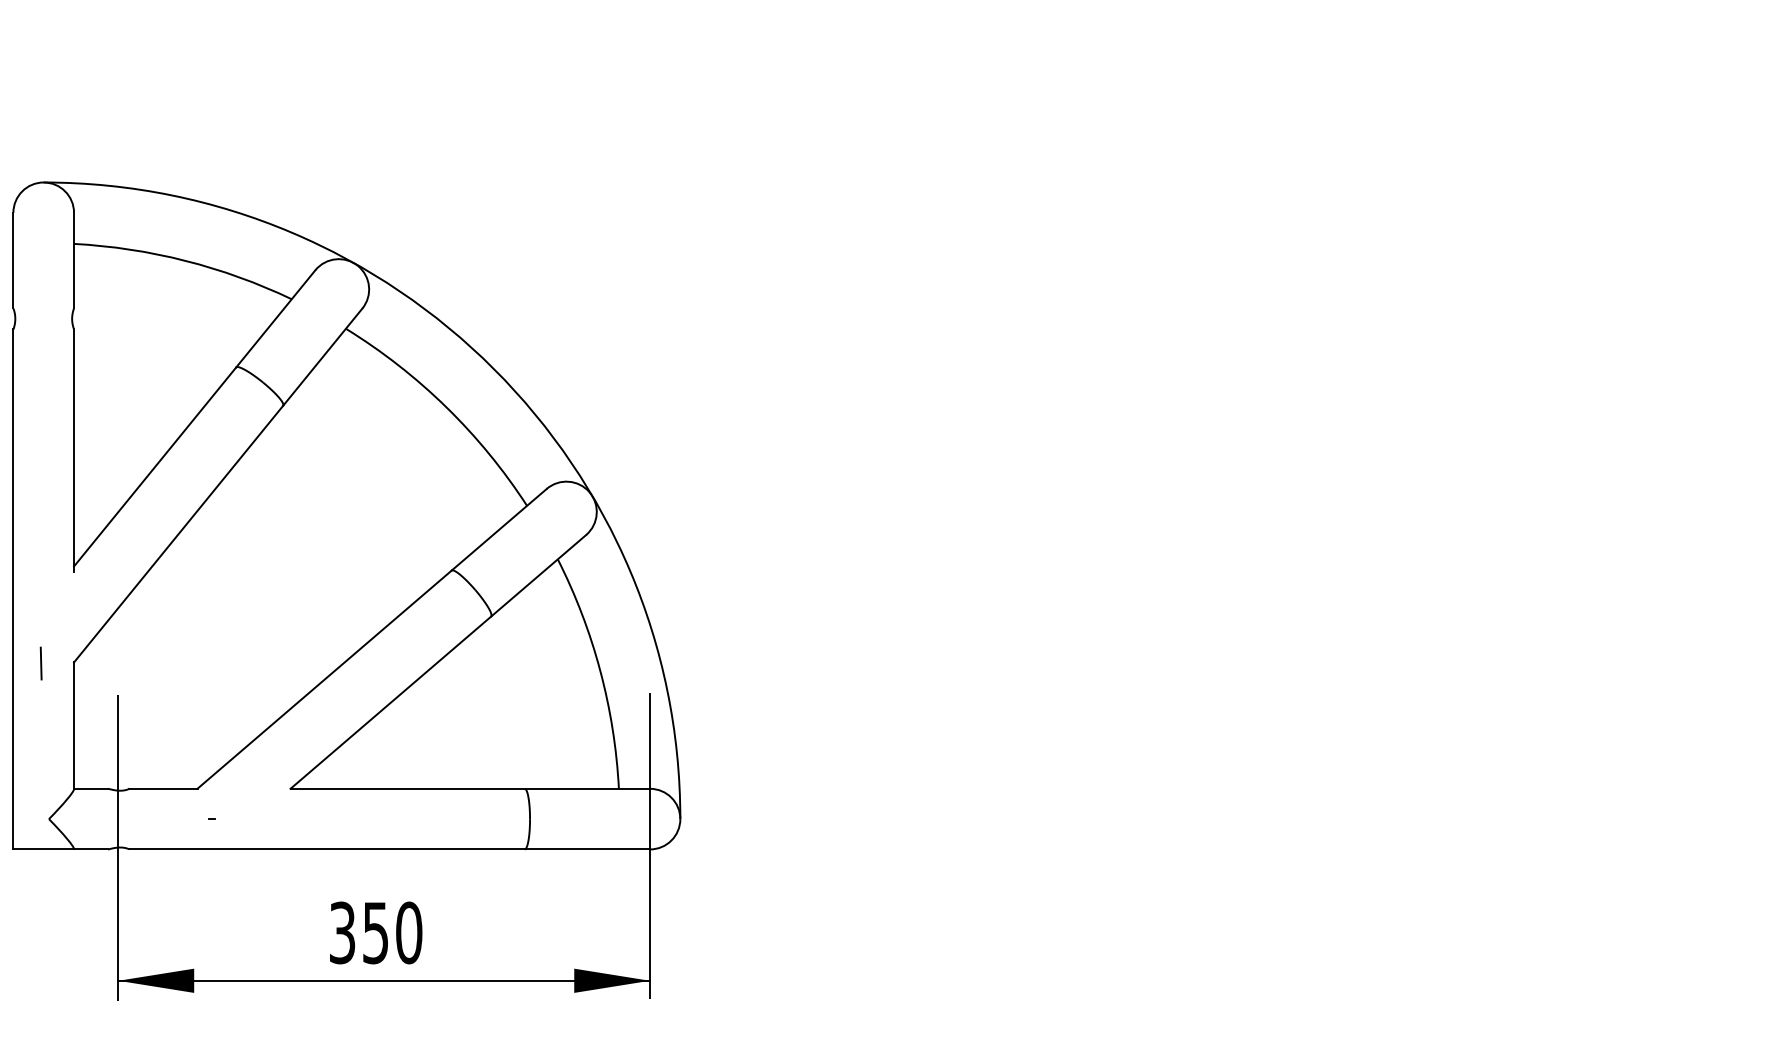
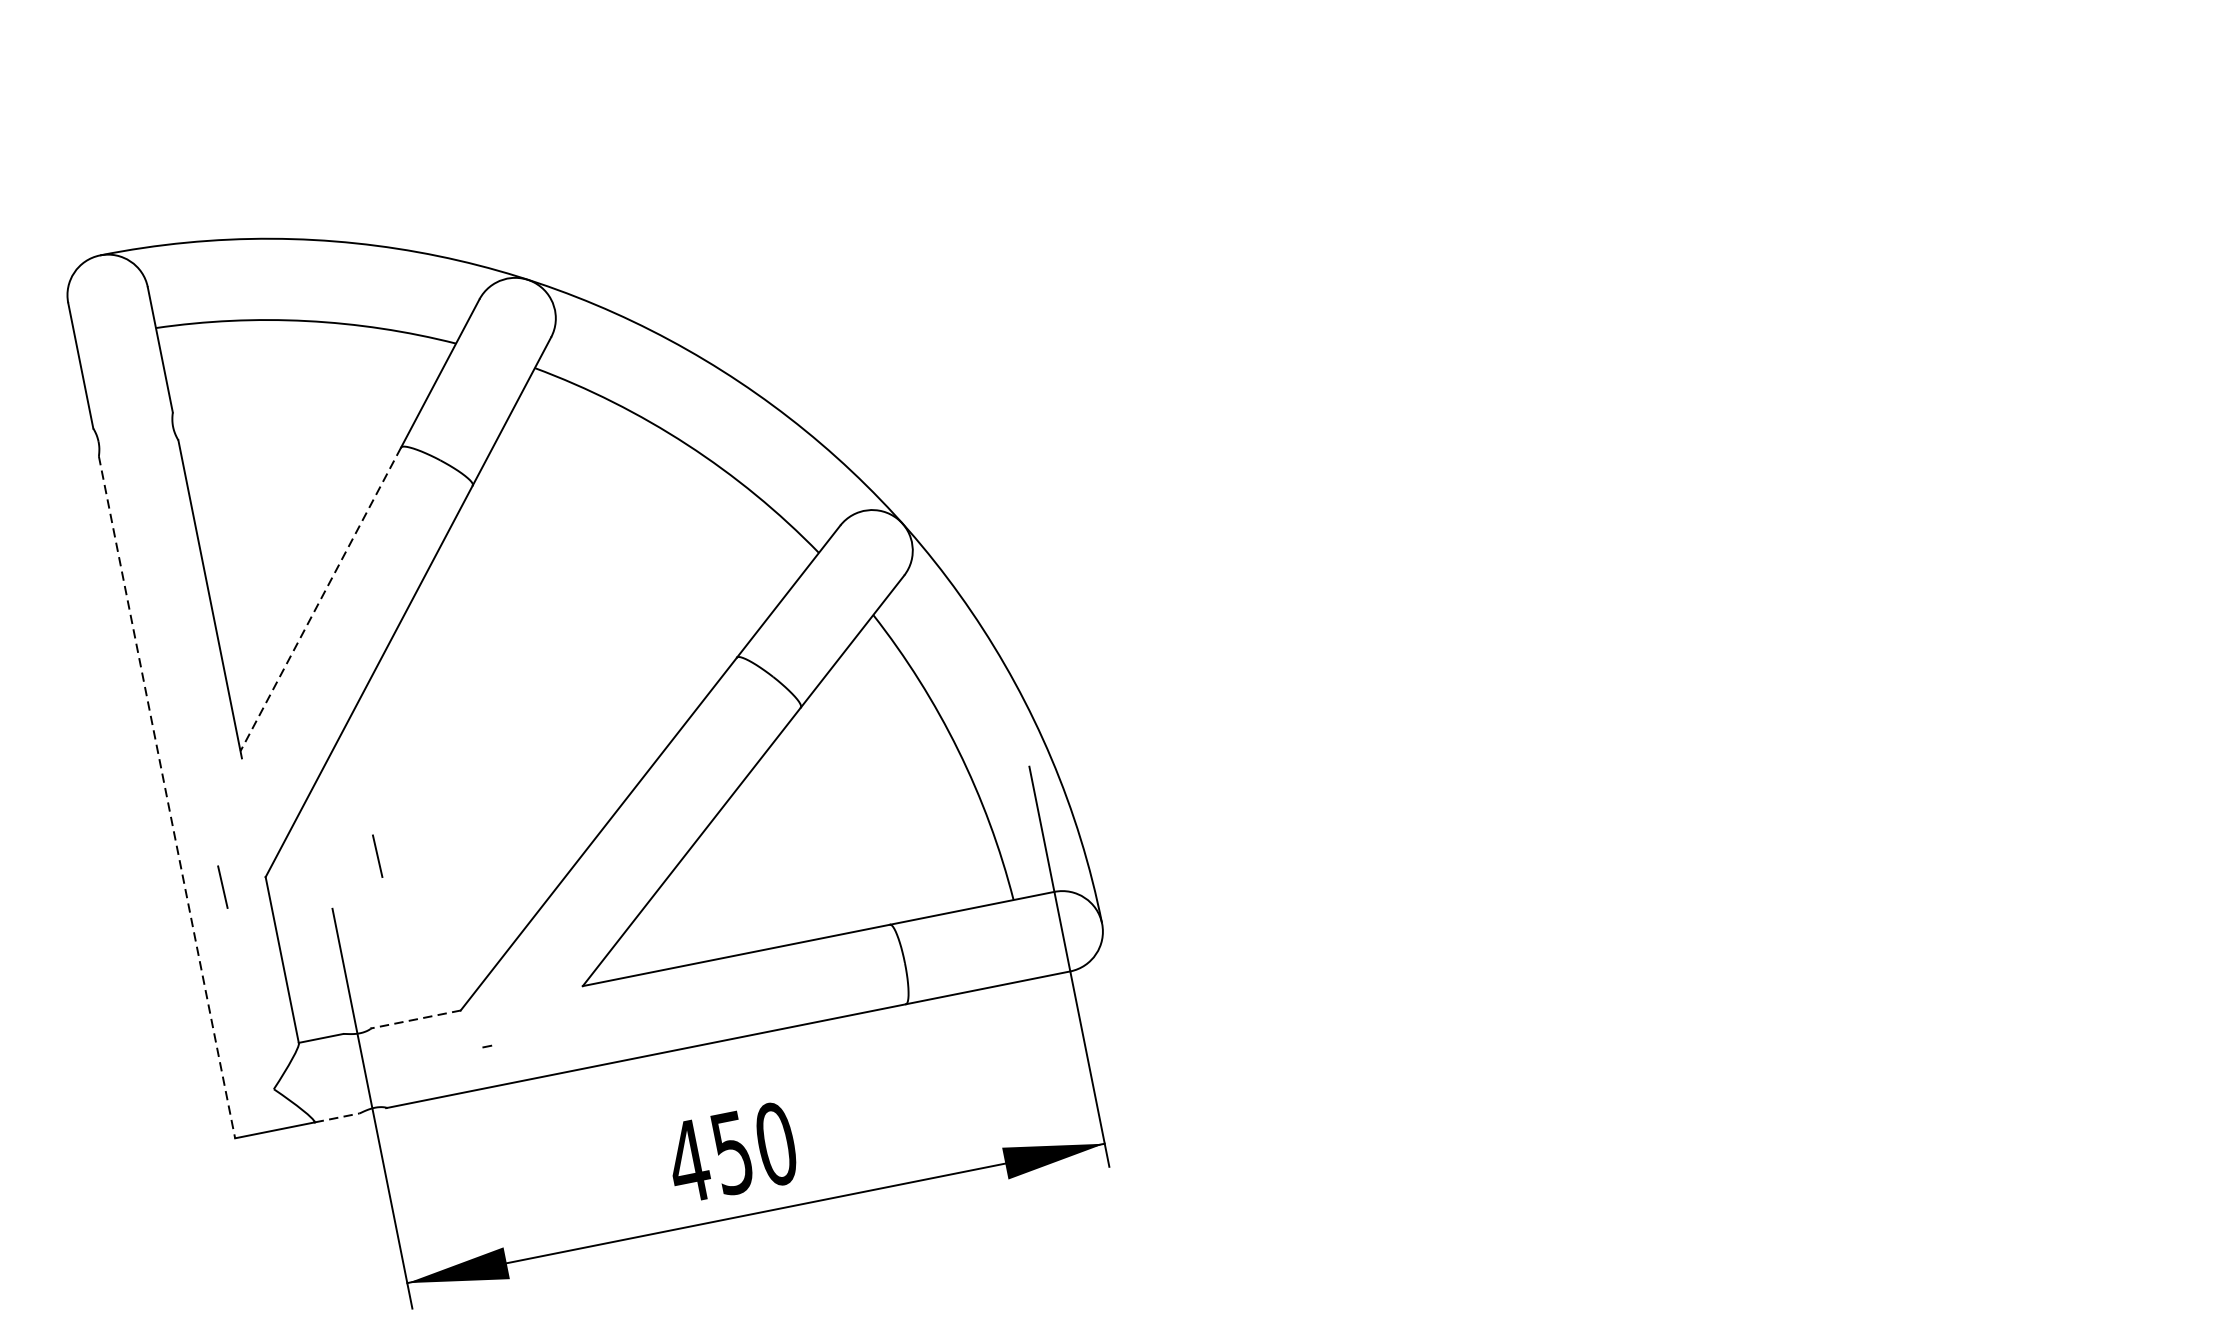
line: (154, 467) -> (320, 600), solid -> dashed
line: (13, 589) -> (167, 797), solid -> dashed
line: (158, 663) -> (376, 856), added
line: (163, 788) -> (416, 1019), solid -> dashed
line: (91, 849) -> (337, 1117), solid -> dashed
text: (342, 932) -> (688, 1161), 350 -> 450

